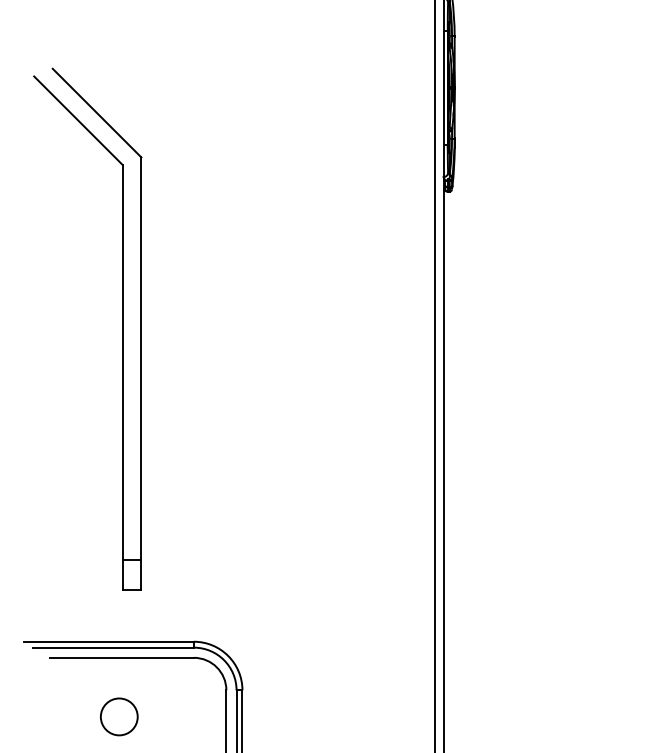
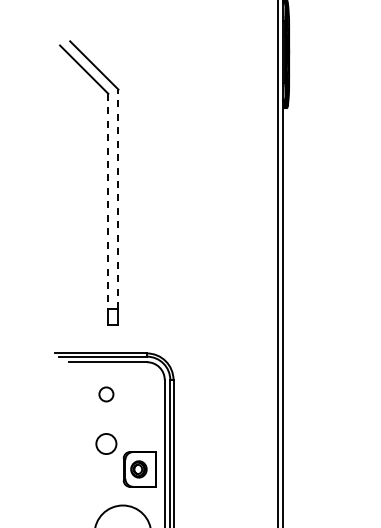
line: (141, 359) -> (118, 199), solid -> dashed
line: (123, 362) -> (108, 201), solid -> dashed
circle: (119, 717) -> (106, 394), size x0.7

